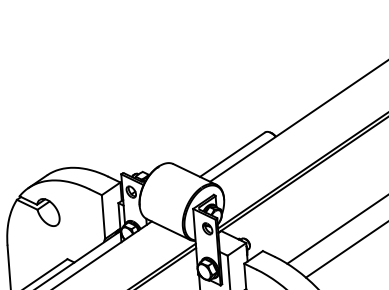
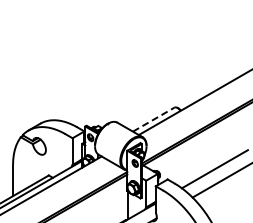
line: (232, 154) -> (153, 119), solid -> dashed

